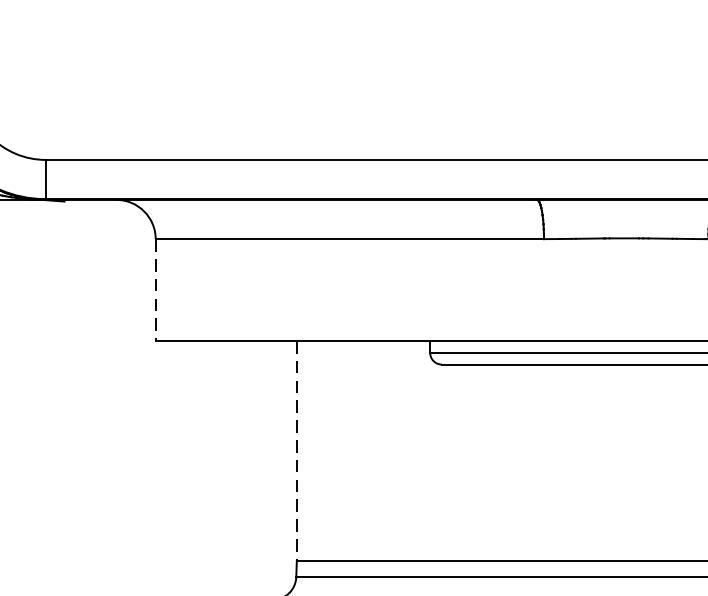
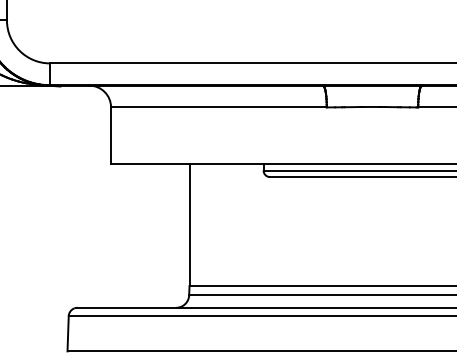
line: (156, 291) -> (111, 136), dashed -> solid
line: (296, 451) -> (189, 225), dashed -> solid

